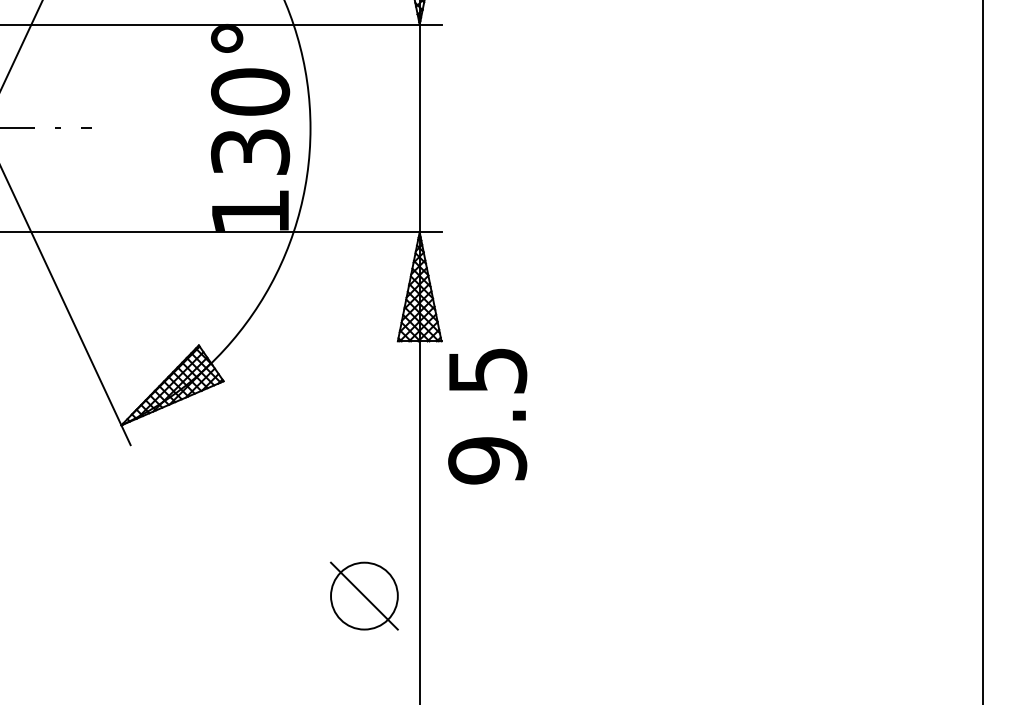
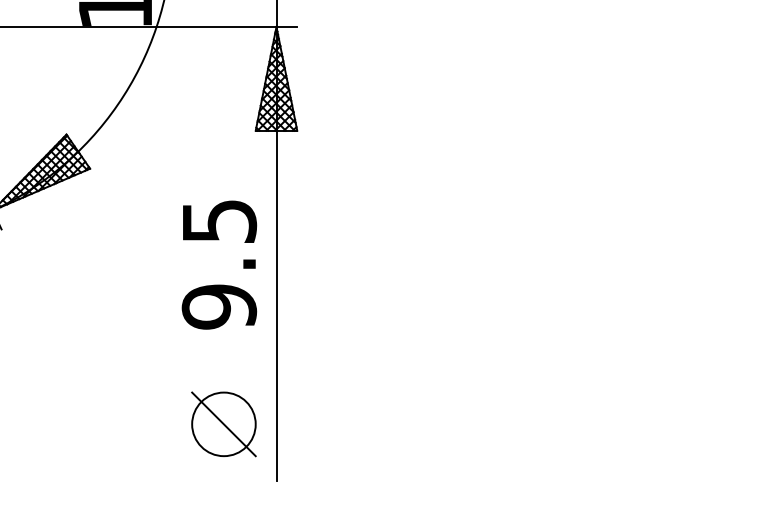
text: (487, 416) -> (219, 264), moved
part: (364, 595) -> (224, 423), moved

